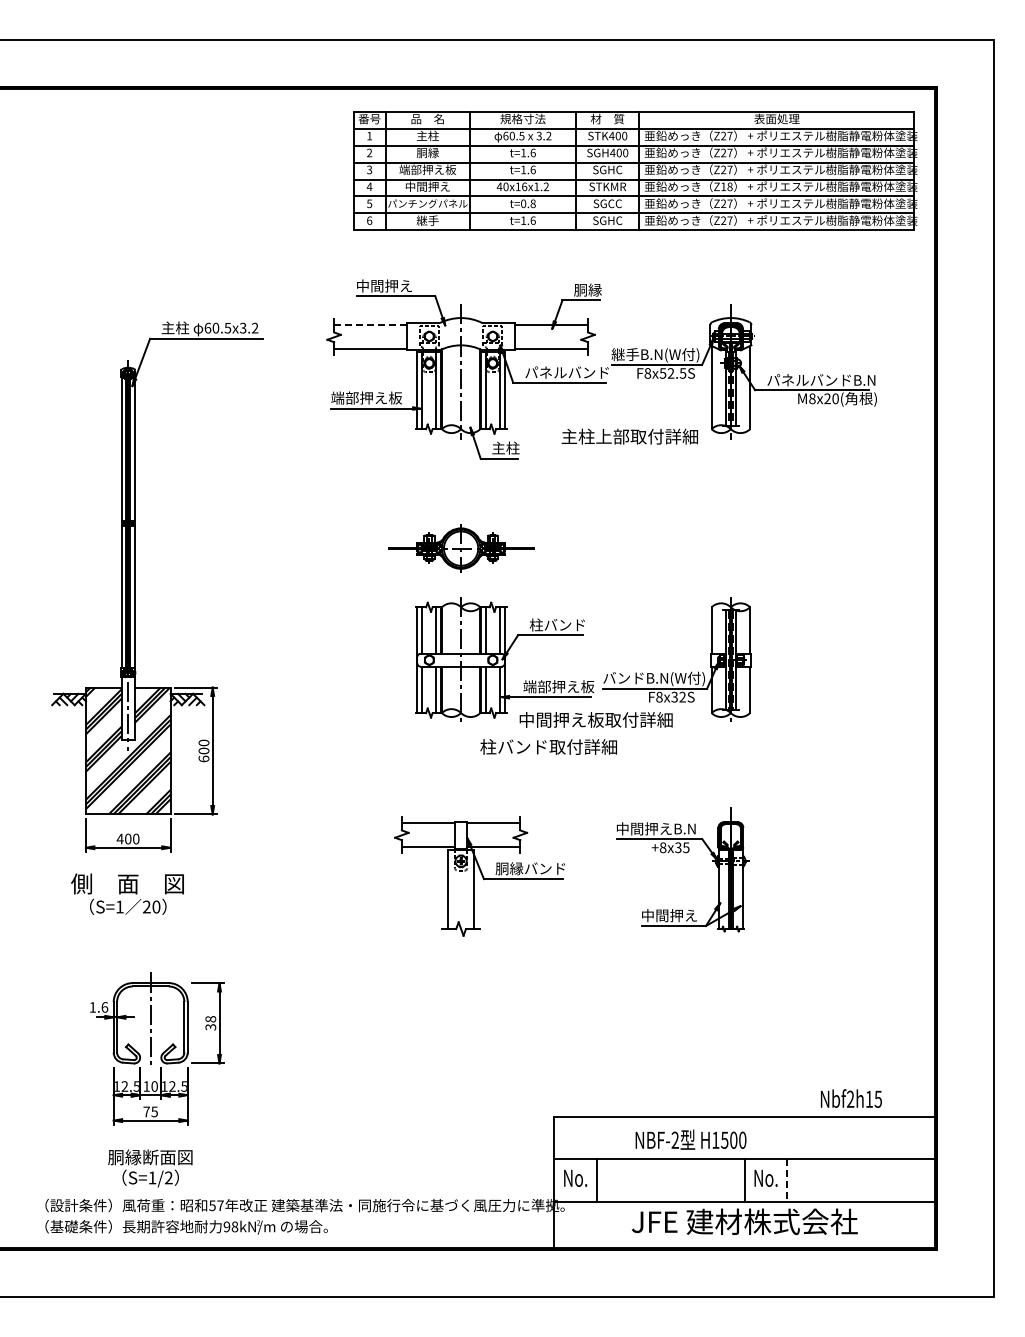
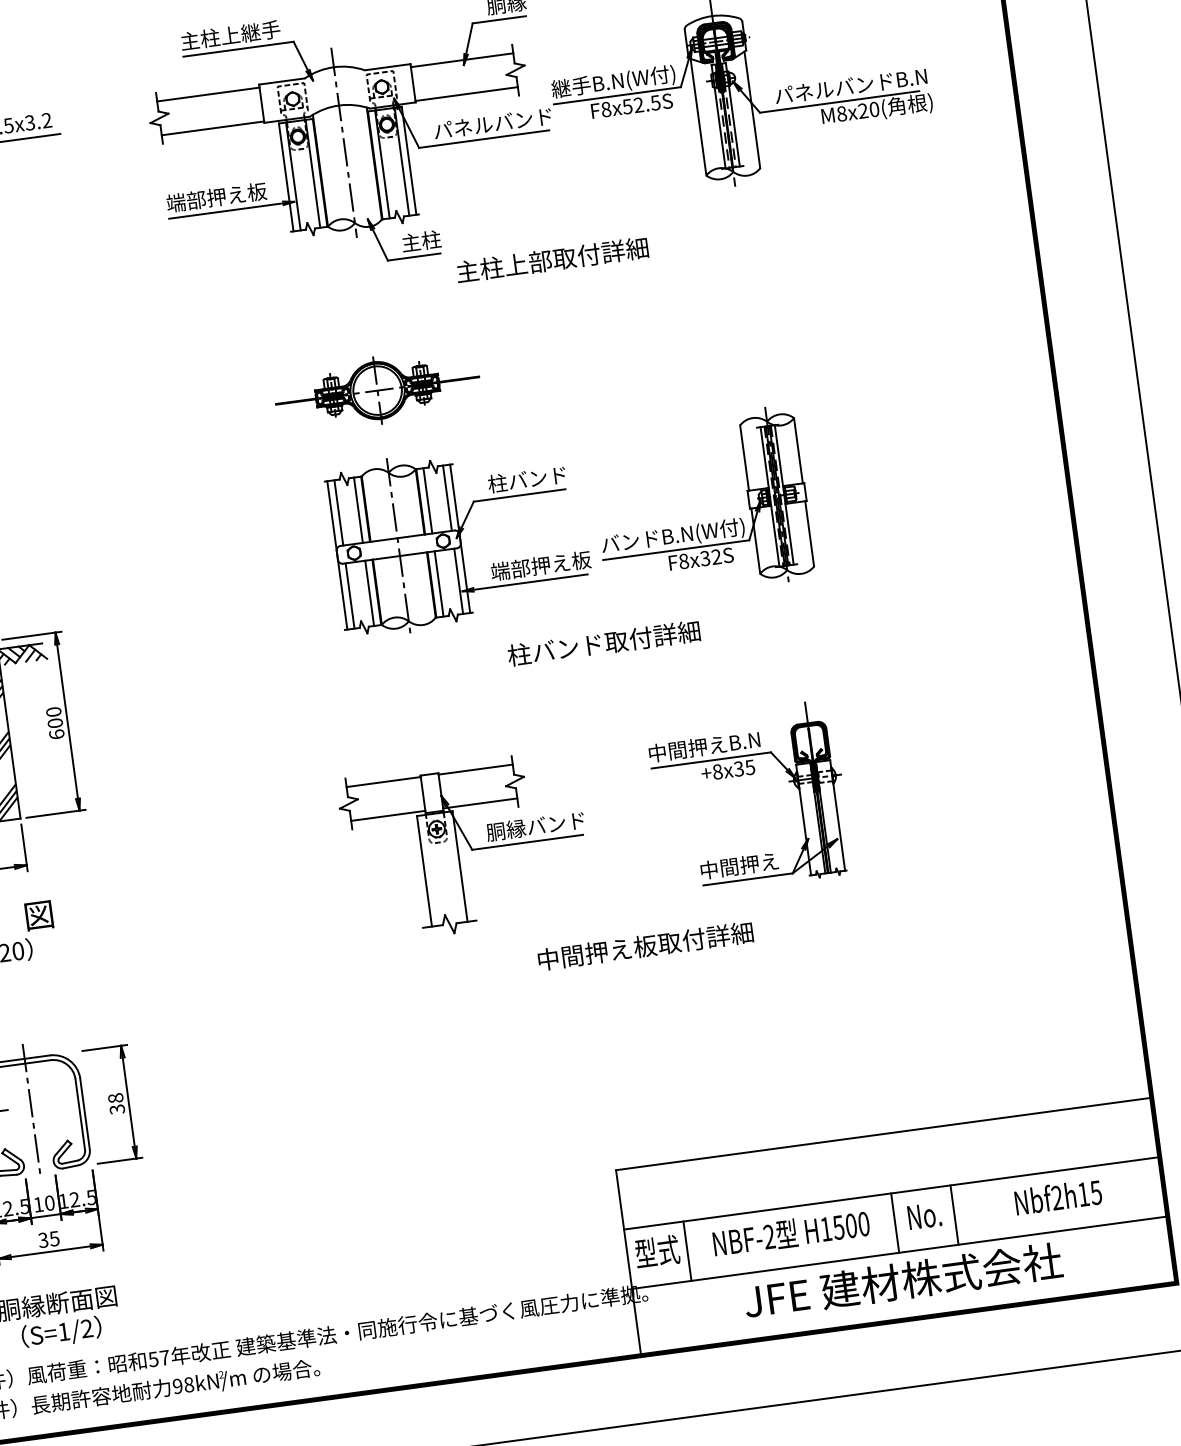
text: (391, 285) -> (230, 34), 中間押え -> 主柱上継手
line: (371, 325) -> (209, 94), dashed -> solid
text: (629, 436) -> (551, 259), moved
text: (595, 719) -> (644, 945), moved
text: (548, 746) -> (603, 642), moved
text: (851, 1098) -> (1058, 1196), moved
text: (146, 1111) -> (43, 1239), 75 -> 35
text: (690, 1139) -> (790, 1232), moved
text: (575, 1177) -> (657, 1250), No. -> 型式
line: (787, 1181) -> (955, 1216), dashed -> solid

